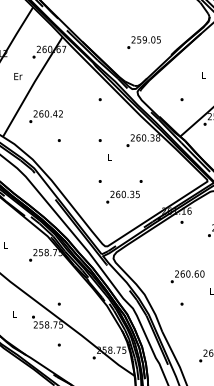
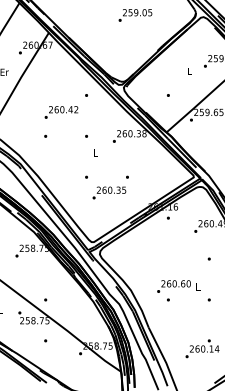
text: (144, 42) -> (135, 15), moved
text: (46, 116) -> (61, 112), moved
text: (187, 276) -> (173, 286), moved

